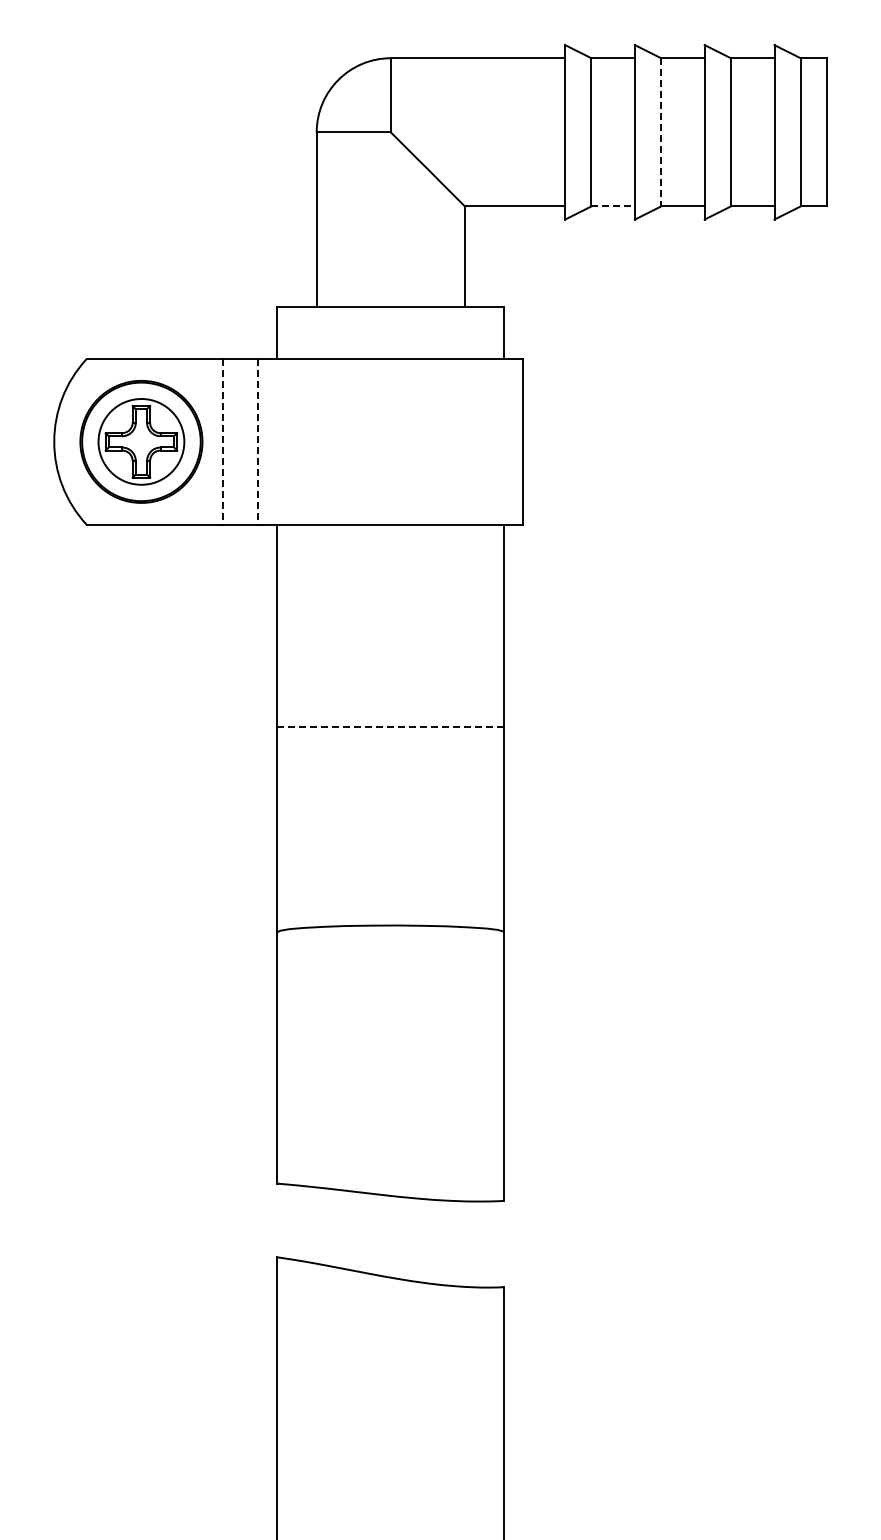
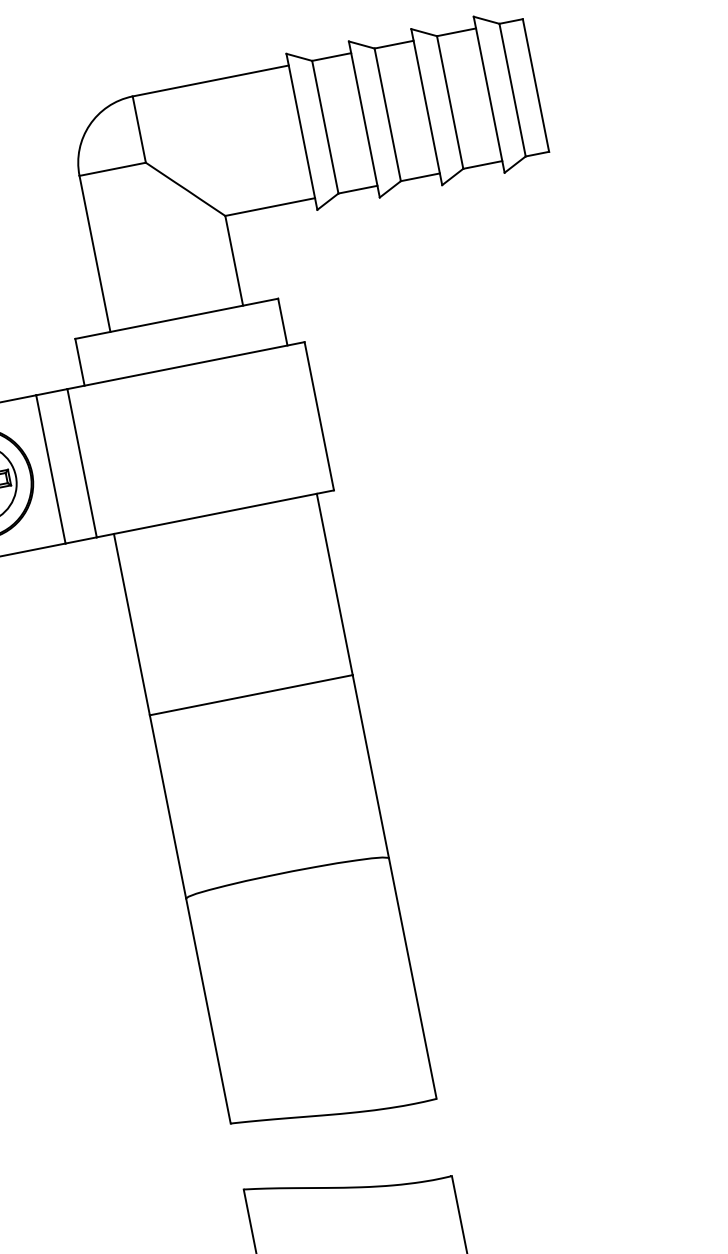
line: (661, 132) -> (388, 114), dashed -> solid
line: (613, 206) -> (358, 189), dashed -> solid
line: (223, 441) -> (50, 469), dashed -> solid
line: (258, 441) -> (82, 462), dashed -> solid
line: (390, 727) -> (251, 695), dashed -> solid

